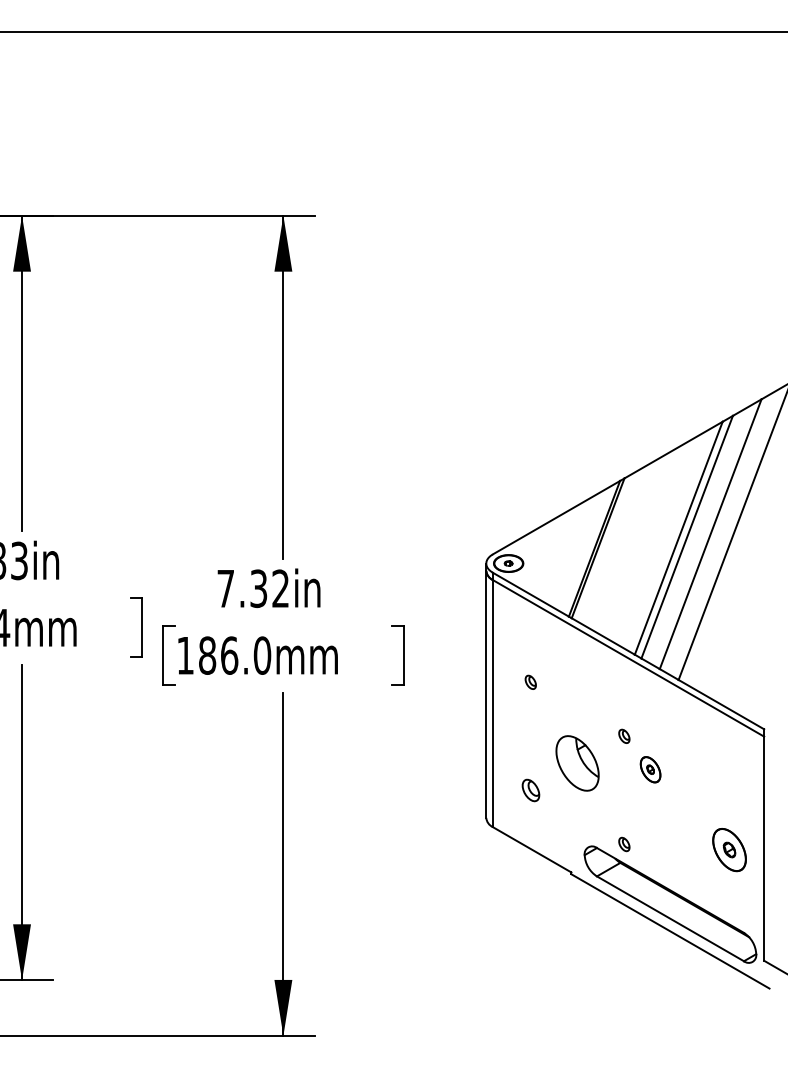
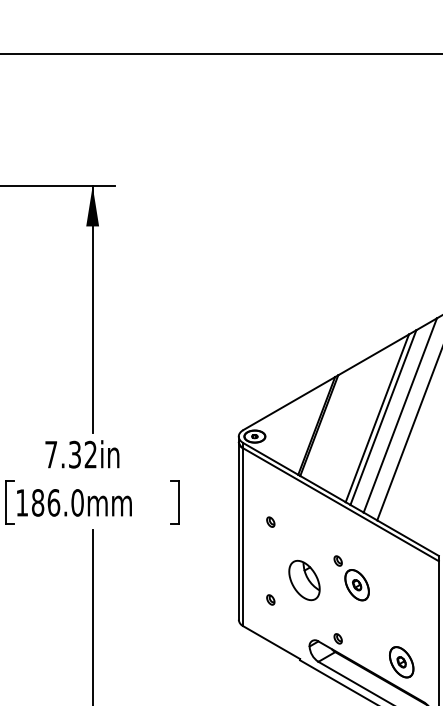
part: (650, 769) -> (357, 584), size x1.67
part: (530, 790) -> (270, 599), size x0.62
part: (729, 850) -> (401, 662), moved

